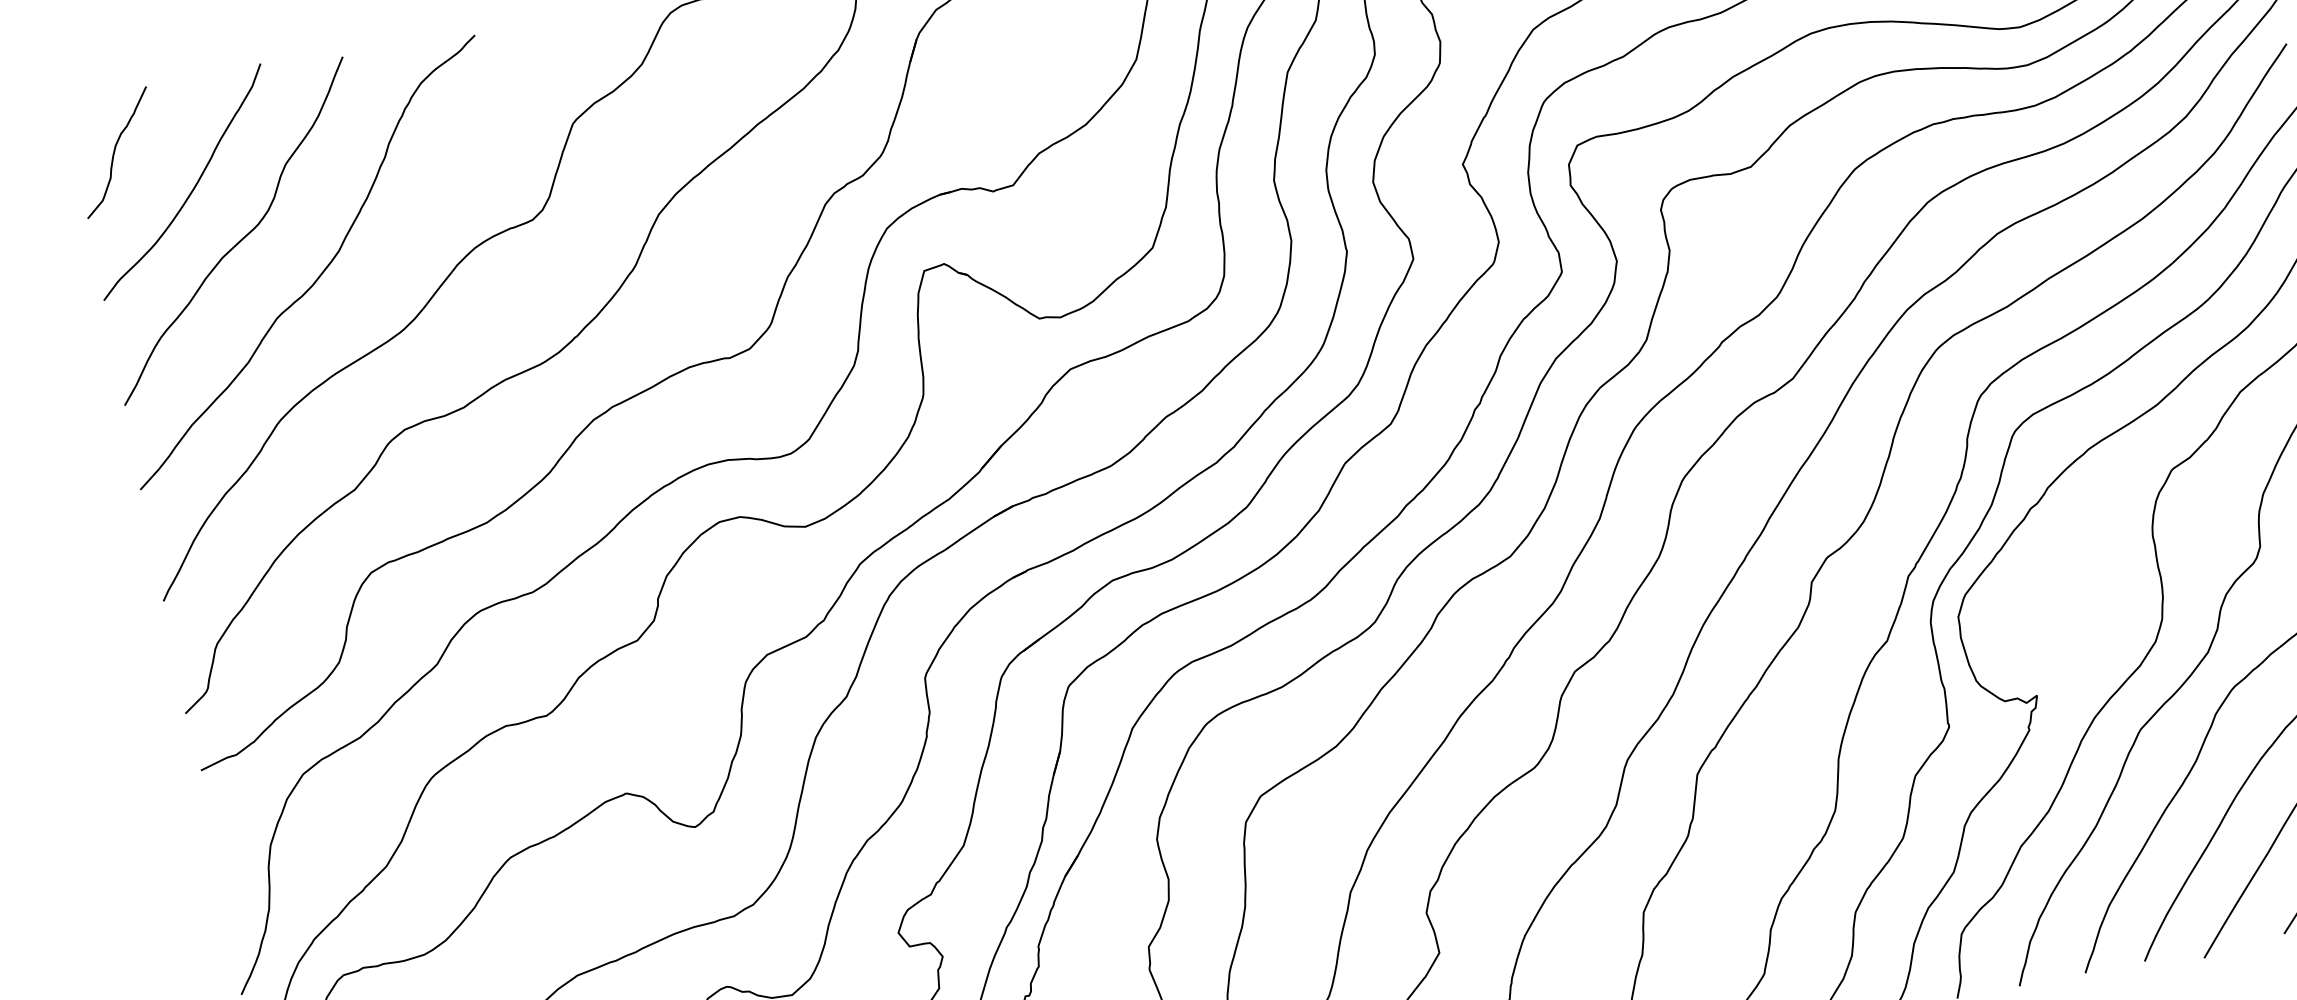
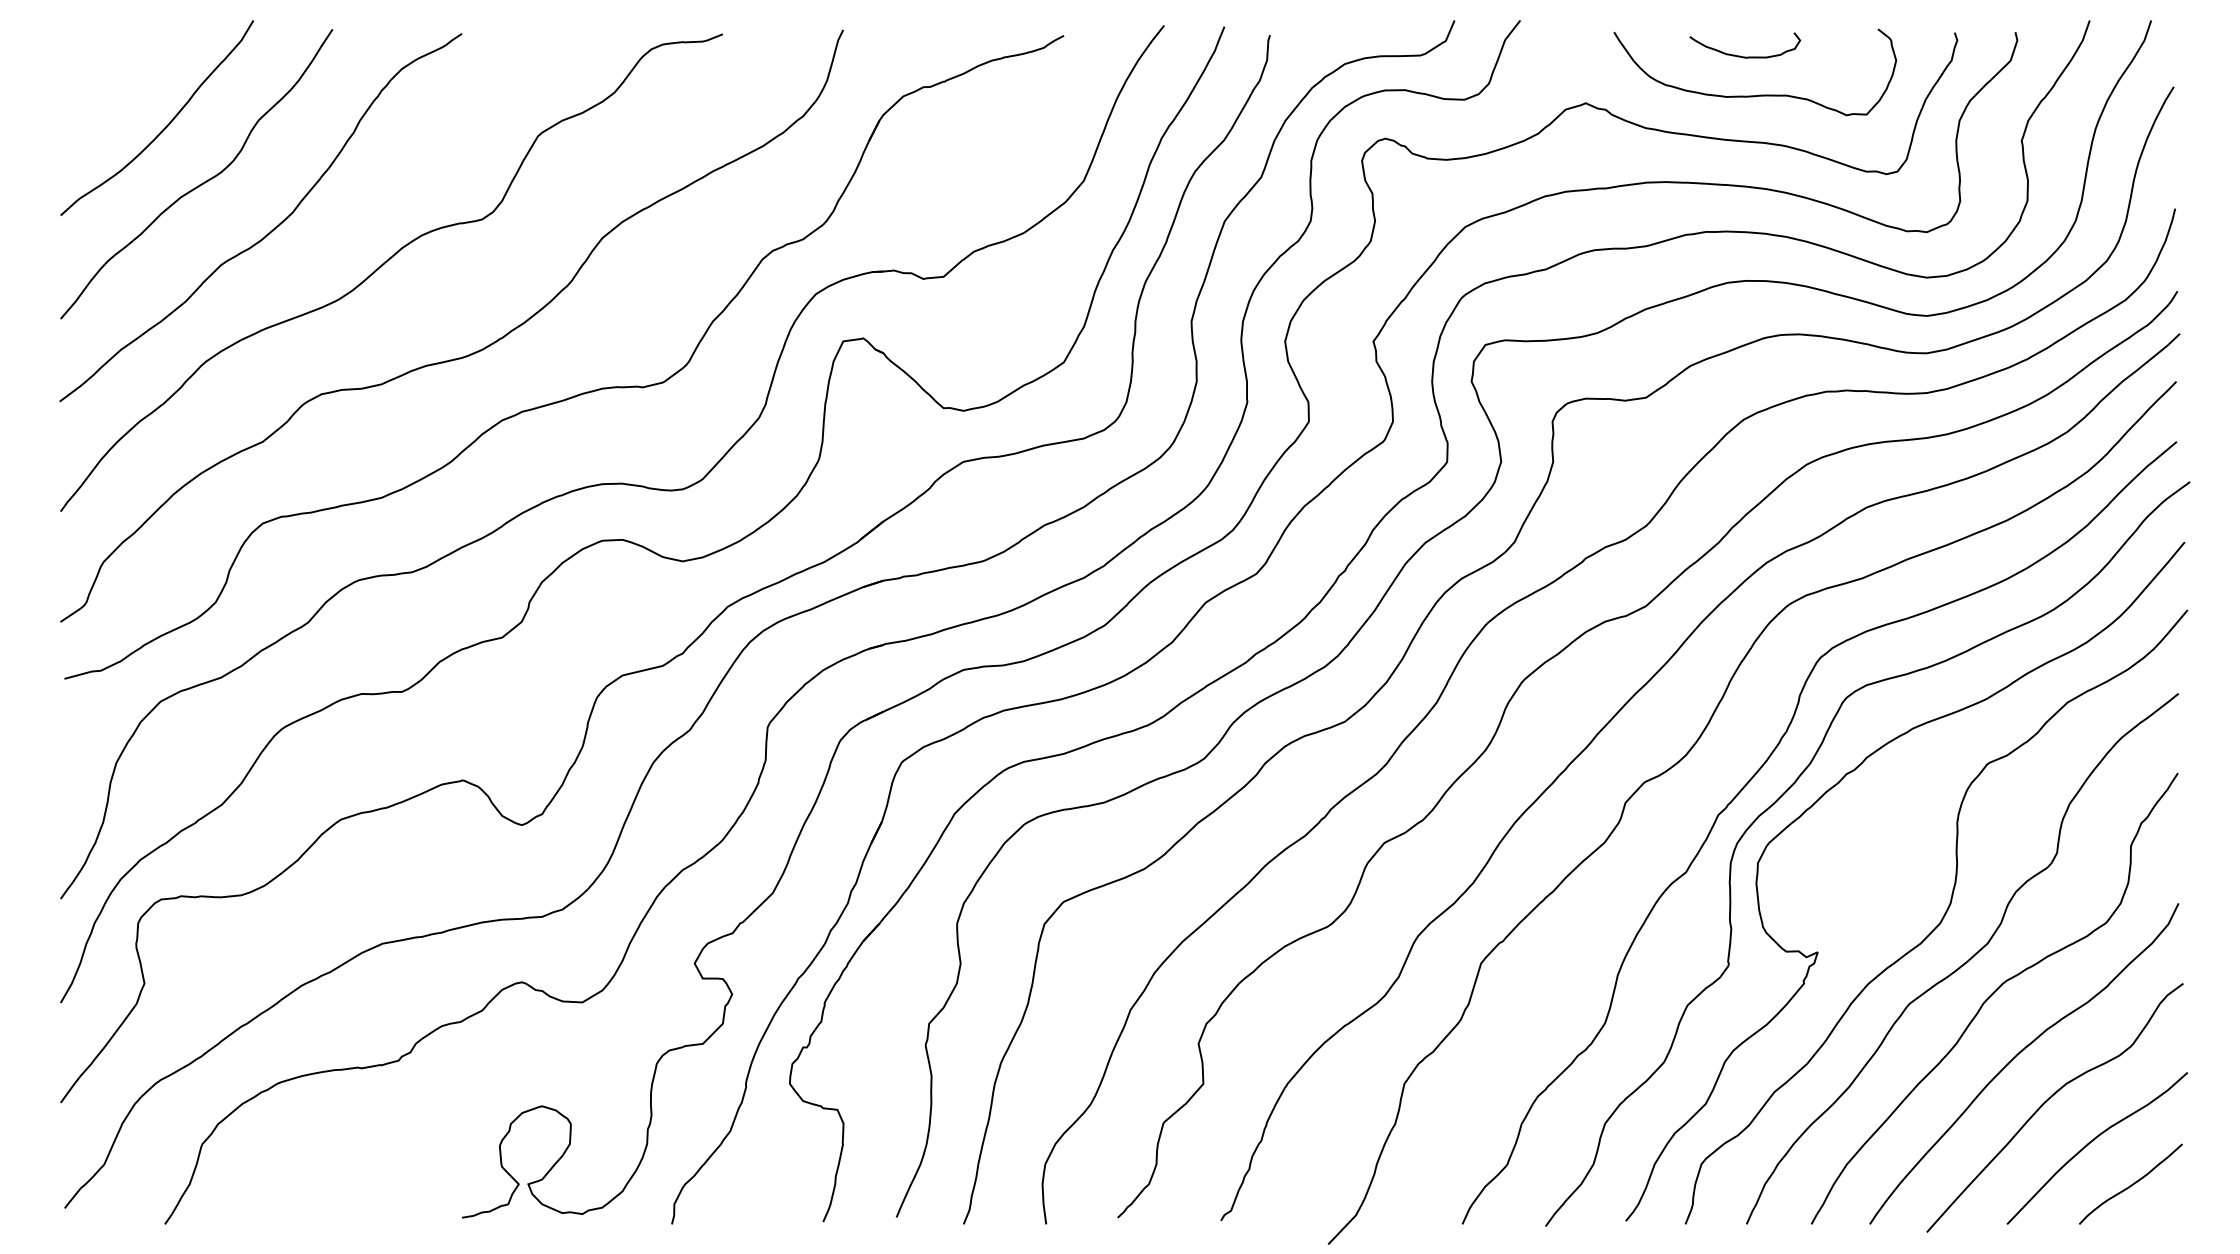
curve: (115, 151) -> (99, 76), removed

